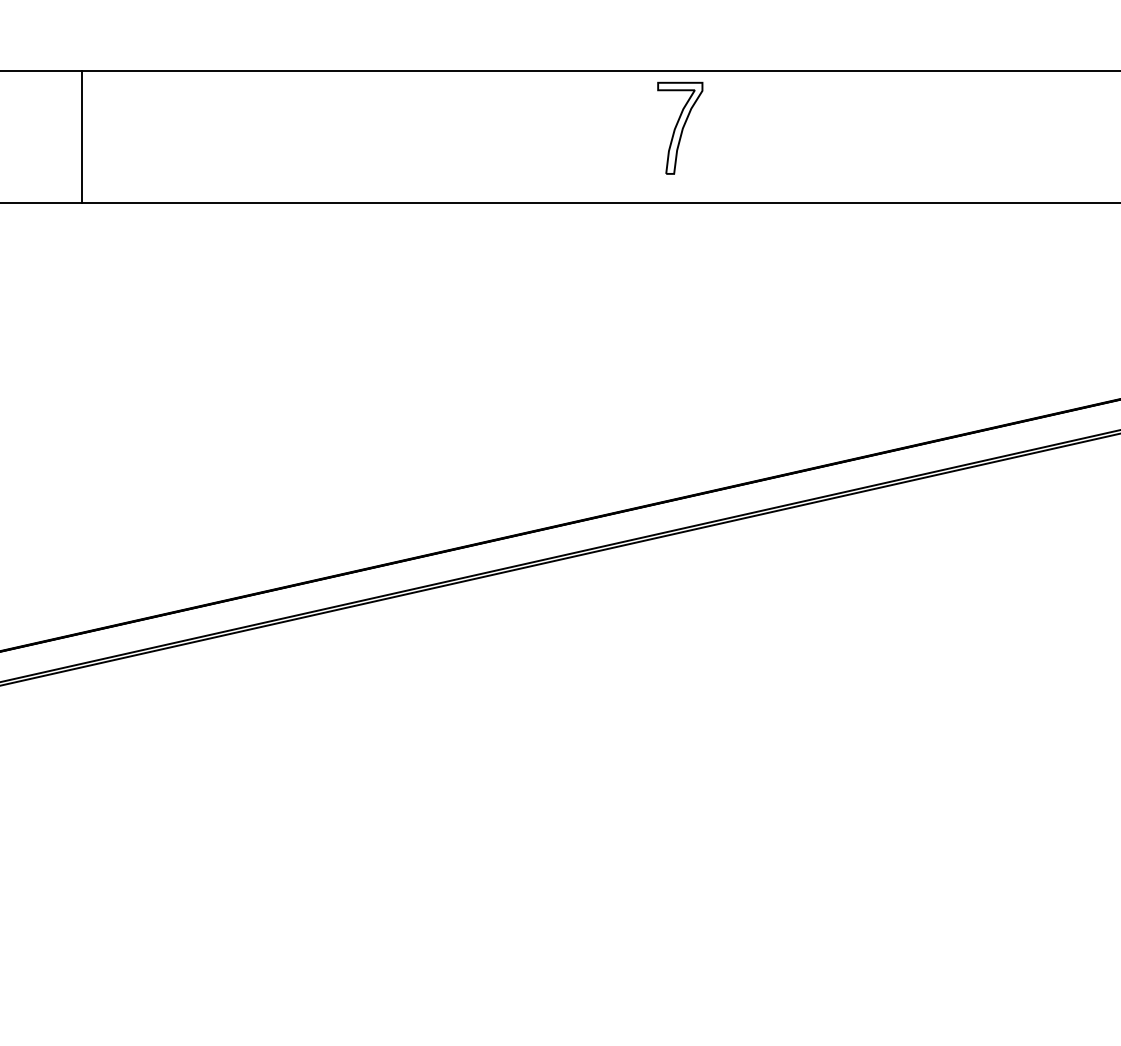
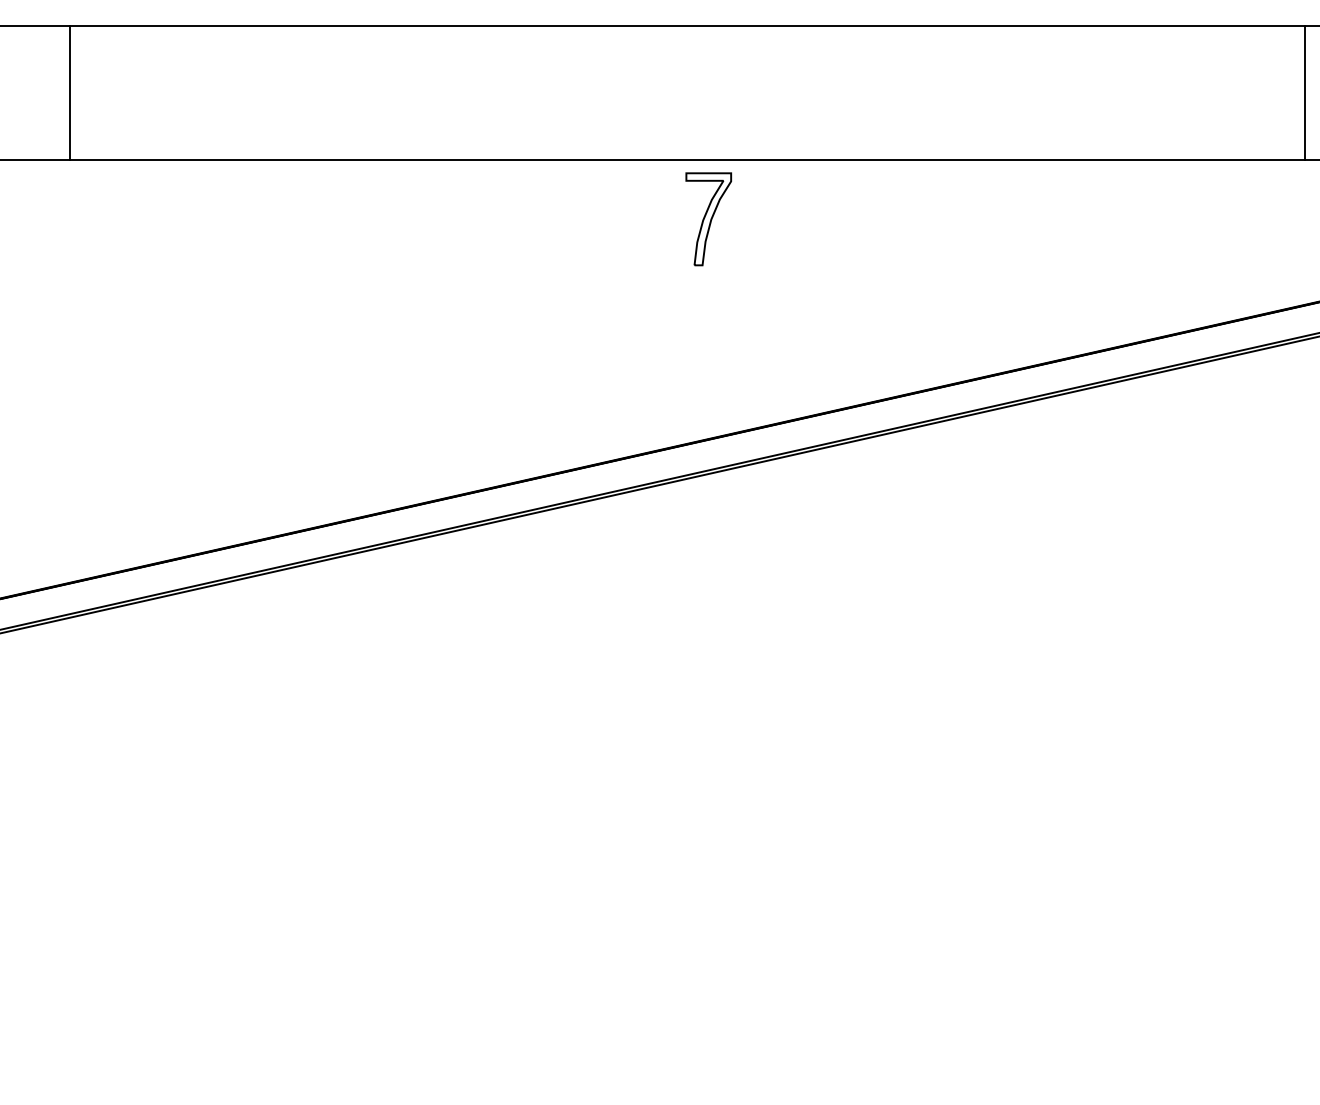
part: (680, 128) -> (708, 219), moved
line: (82, 136) -> (70, 92), moved

